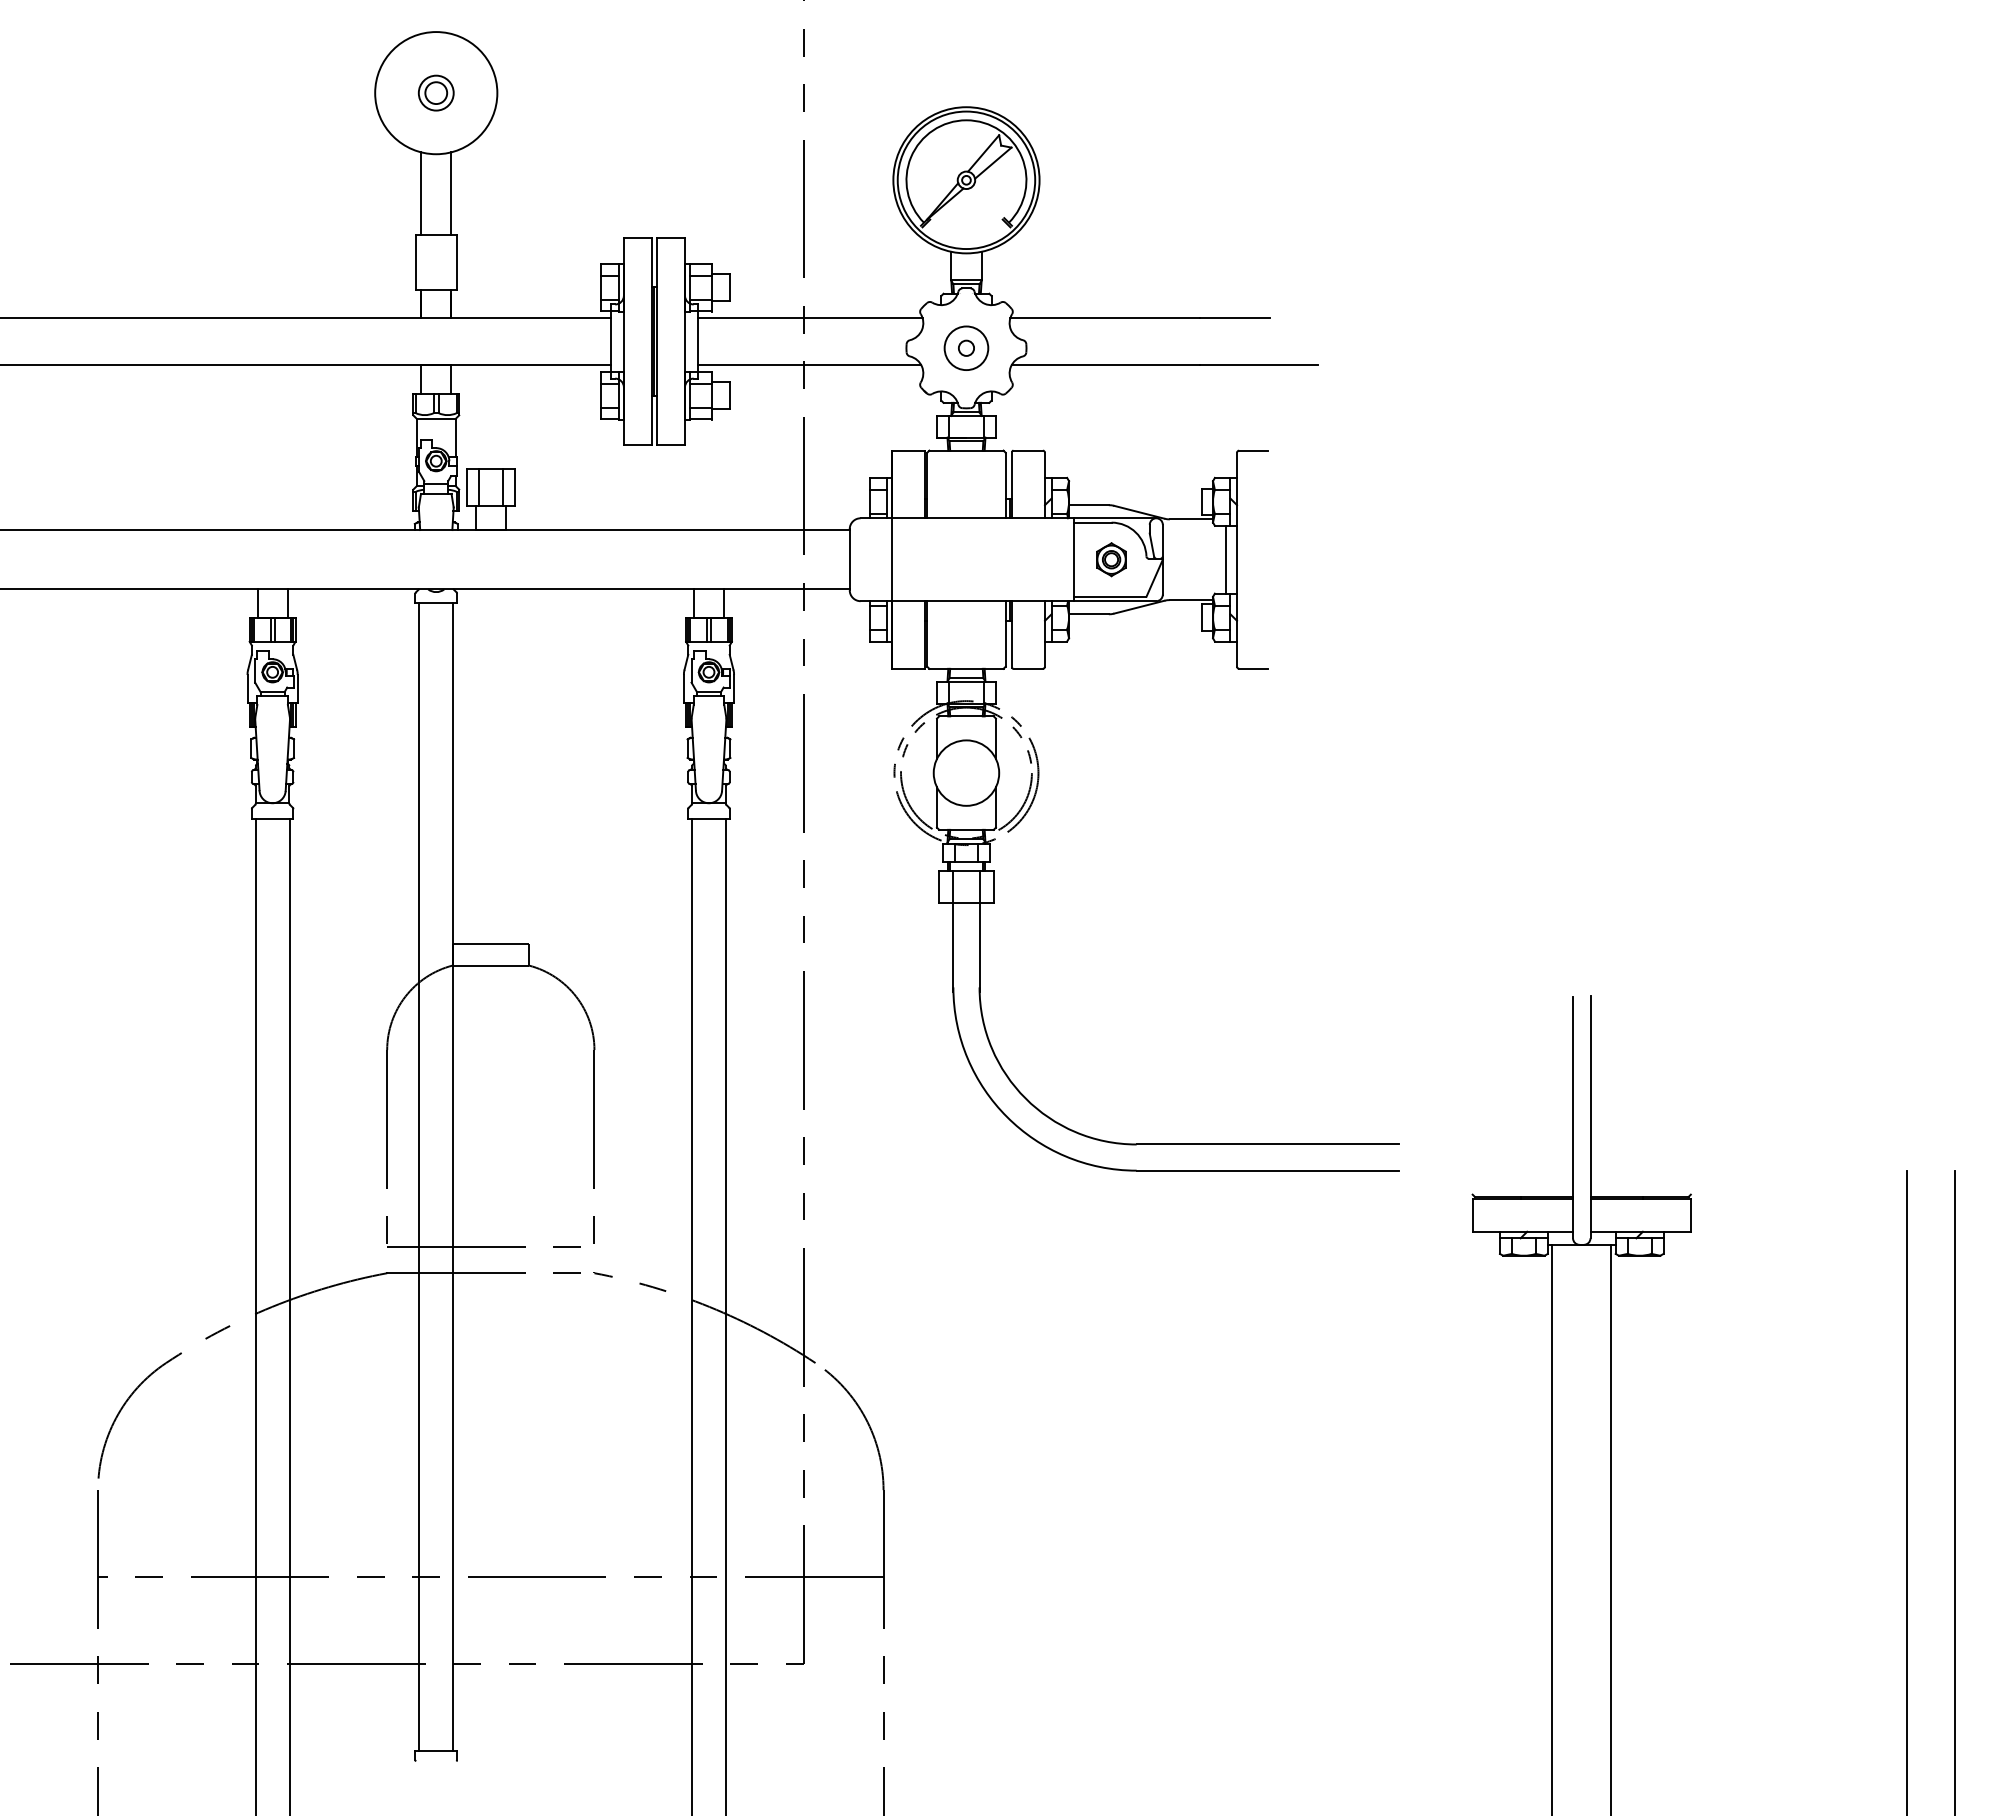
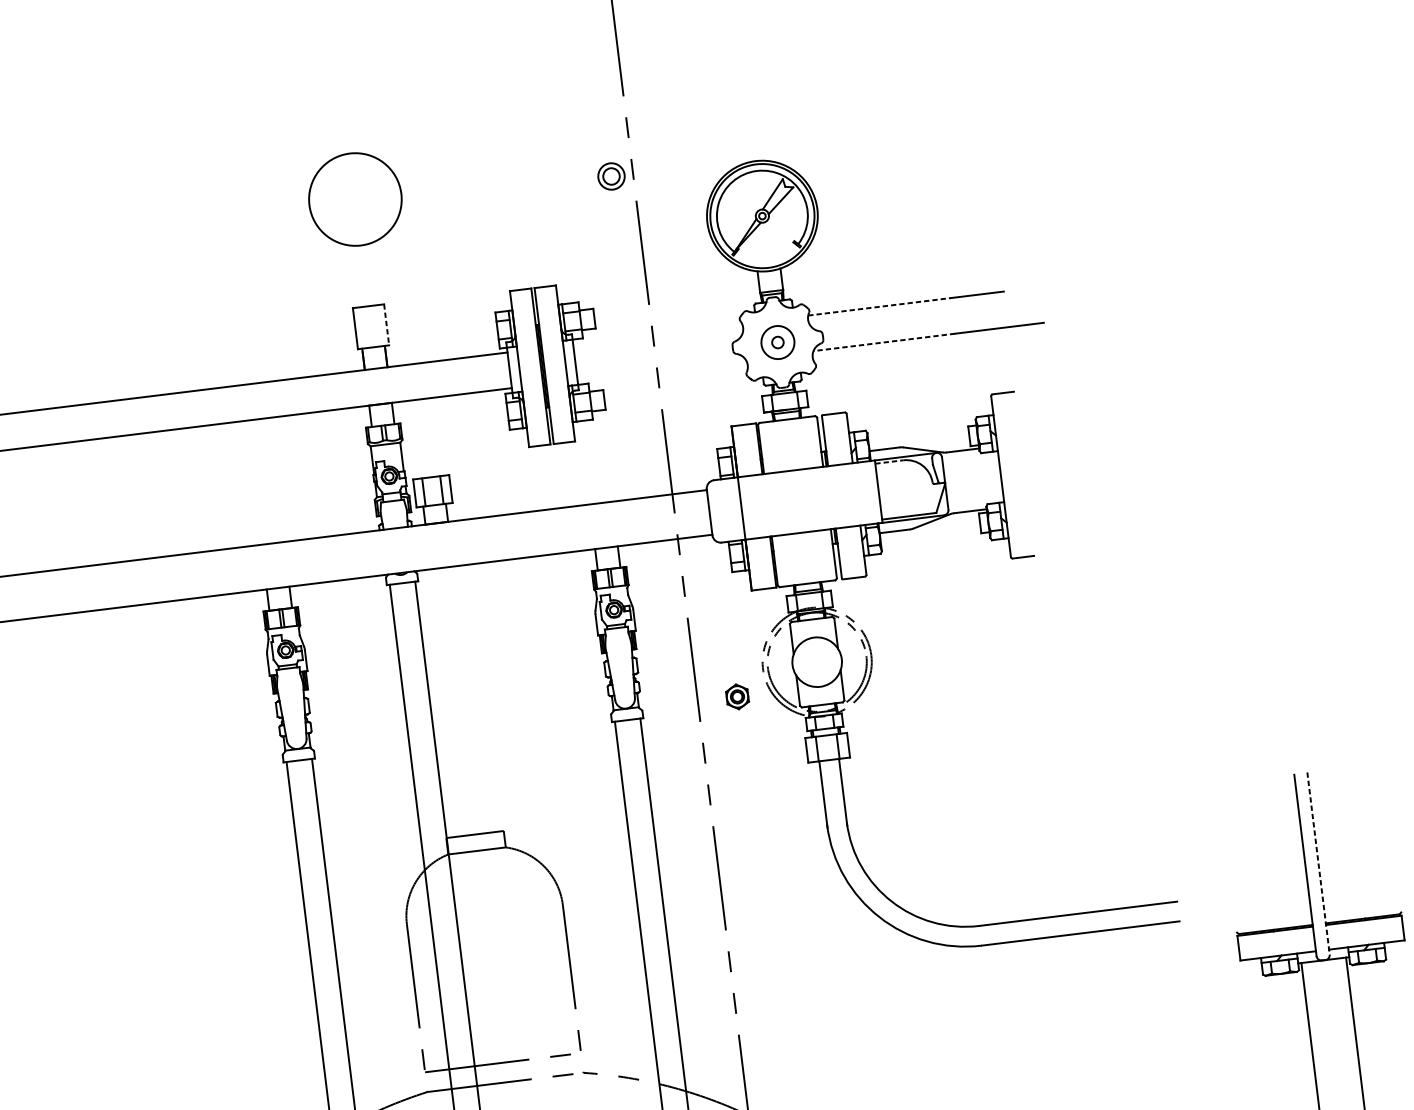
part: (435, 92) -> (610, 176), moved
line: (421, 193) -> (353, 276), removed
line: (451, 193) -> (376, 273), removed
line: (457, 262) -> (387, 325), solid -> dashed
line: (810, 317) -> (657, 333), removed
line: (1105, 317) -> (879, 306), solid -> dashed
line: (809, 365) -> (661, 369), removed
line: (1105, 365) -> (884, 342), solid -> dashed
line: (1093, 522) -> (889, 461), solid -> dashed
part: (1111, 559) -> (737, 696), moved
line: (1226, 559) -> (993, 477), removed
line: (1590, 1117) -> (1318, 863), solid -> dashed

